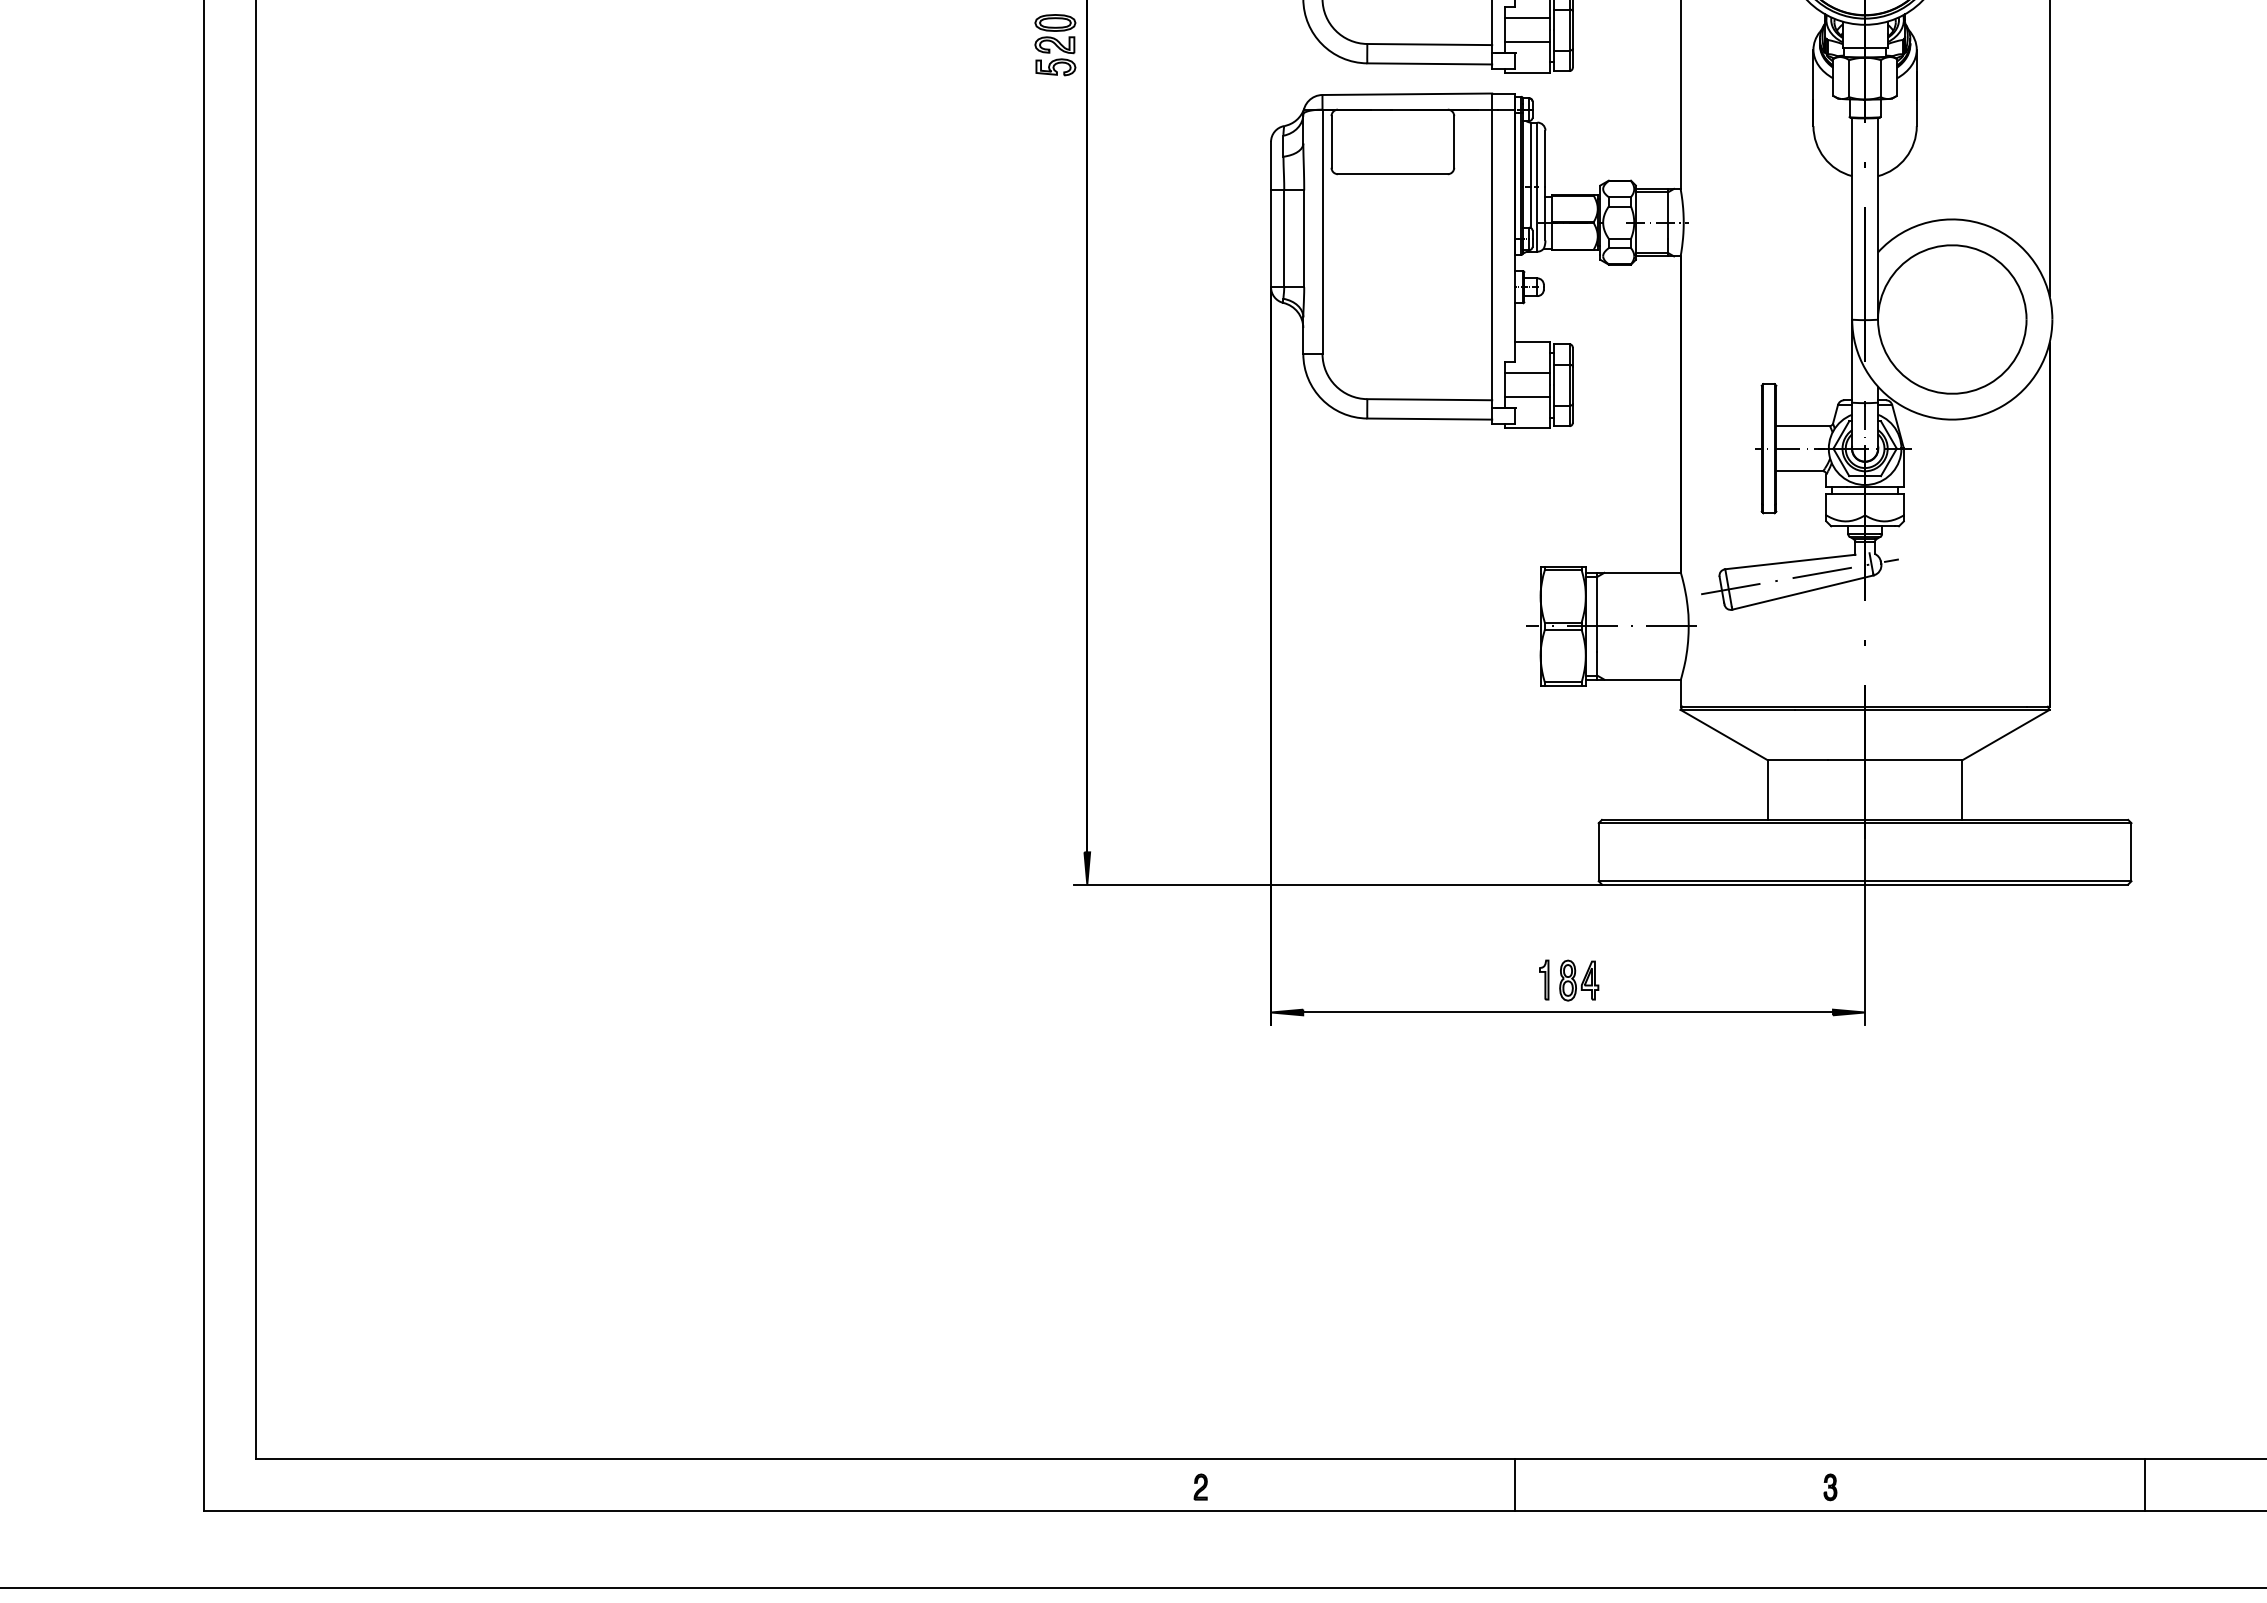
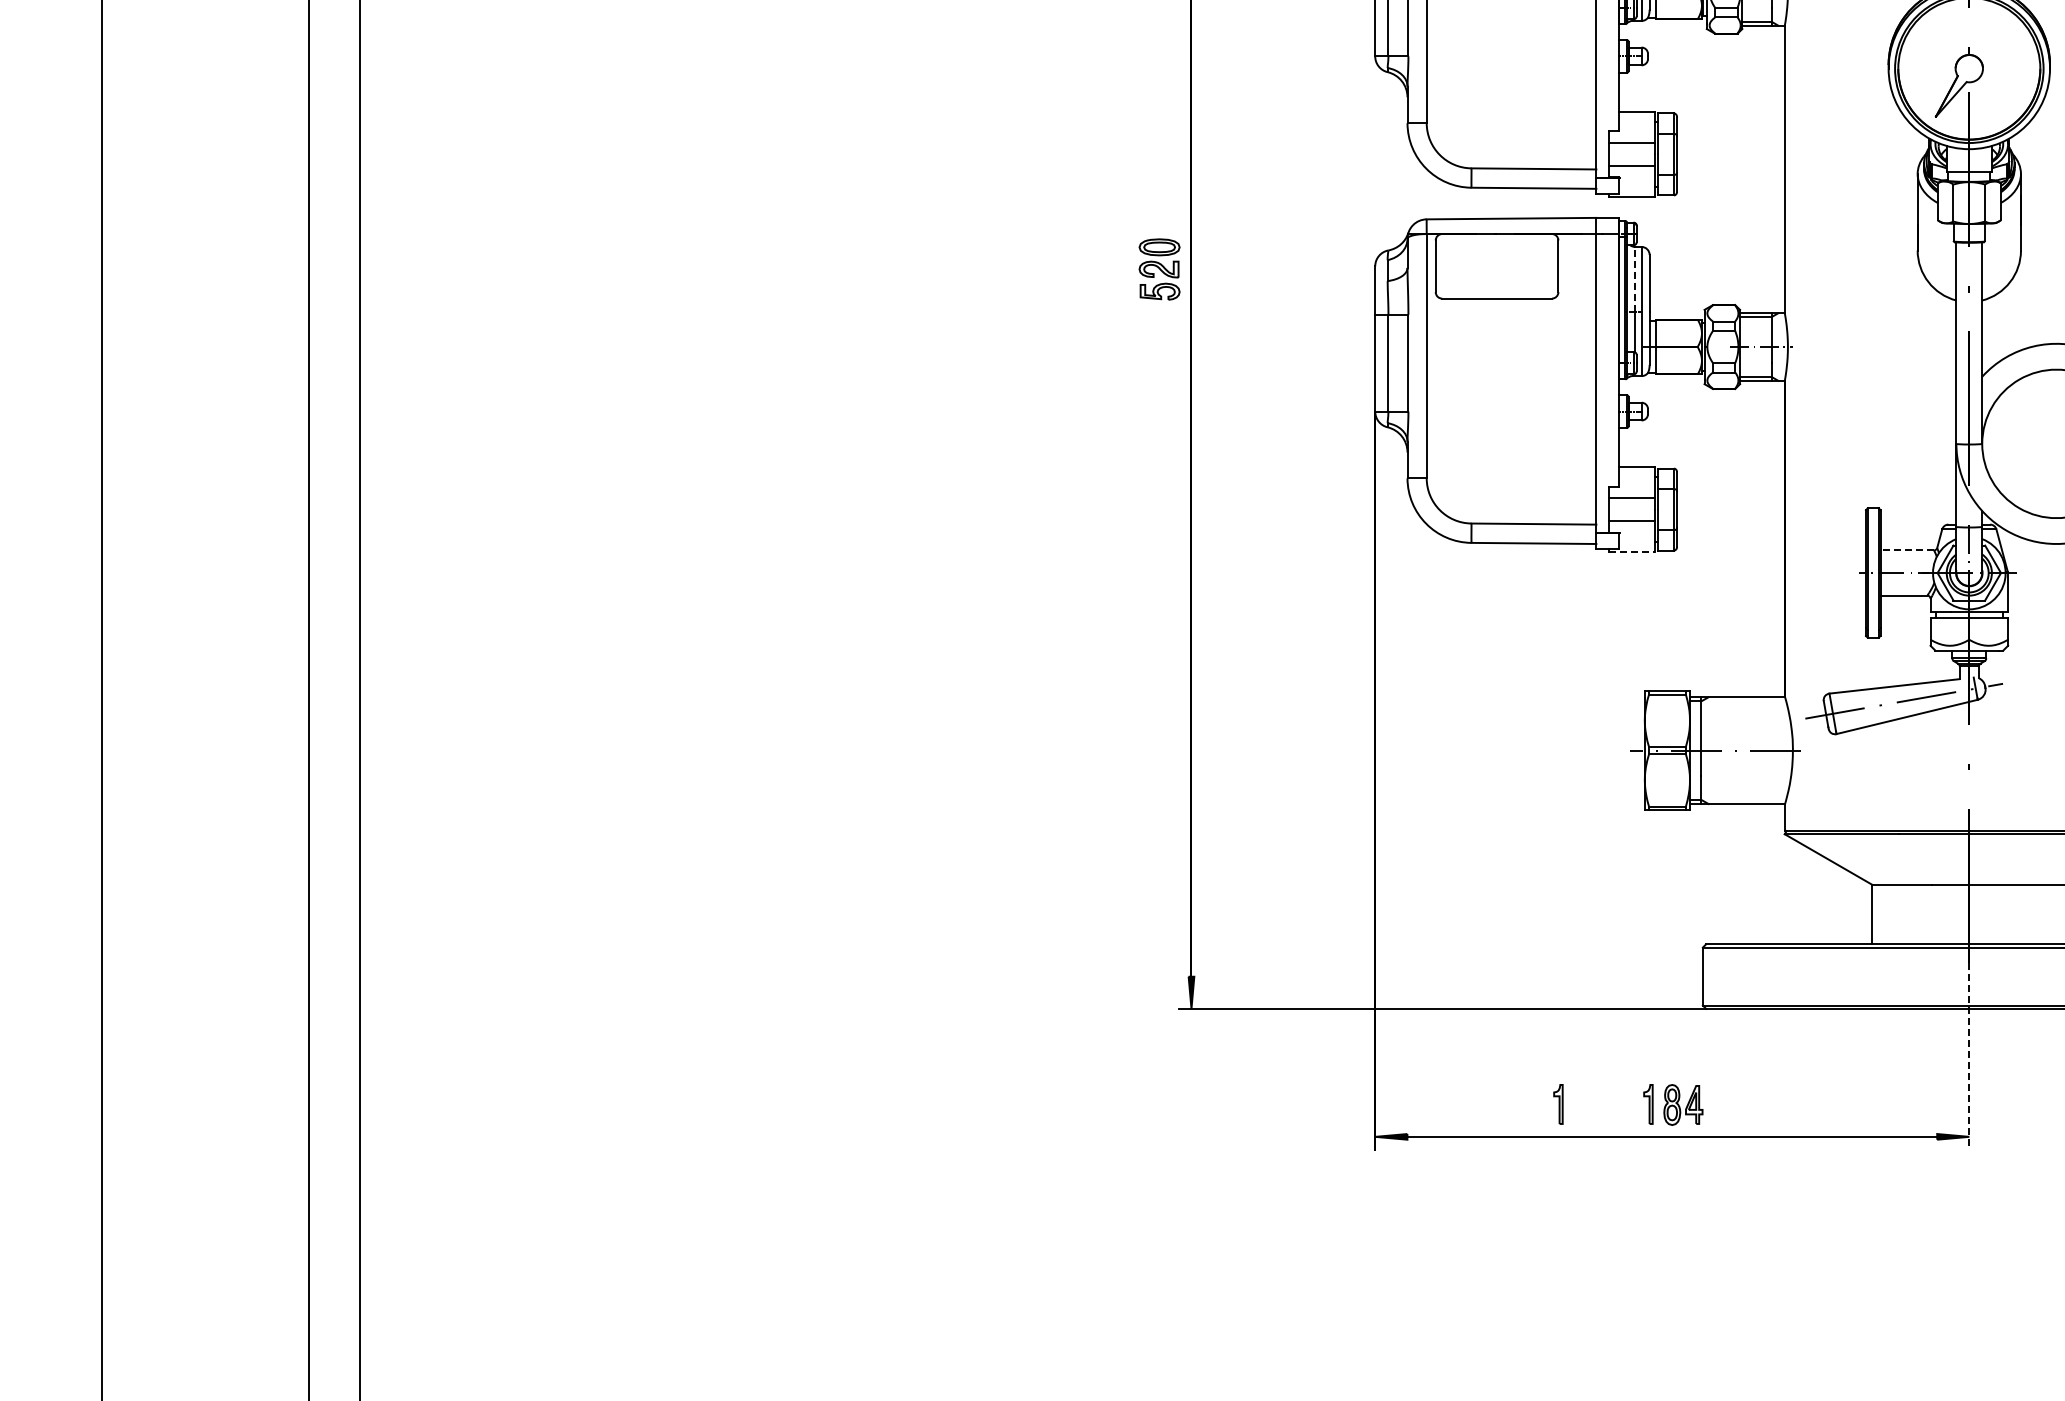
part: (1055, 45) -> (1159, 269), moved
line: (1530, 154) -> (1634, 278), solid -> dashed
line: (1803, 426) -> (1907, 550), solid -> dashed
line: (1527, 428) -> (1631, 552), solid -> dashed
line: (1865, 932) -> (1969, 1056), solid -> dashed
part: (1454, 979) -> (1558, 1103), added

